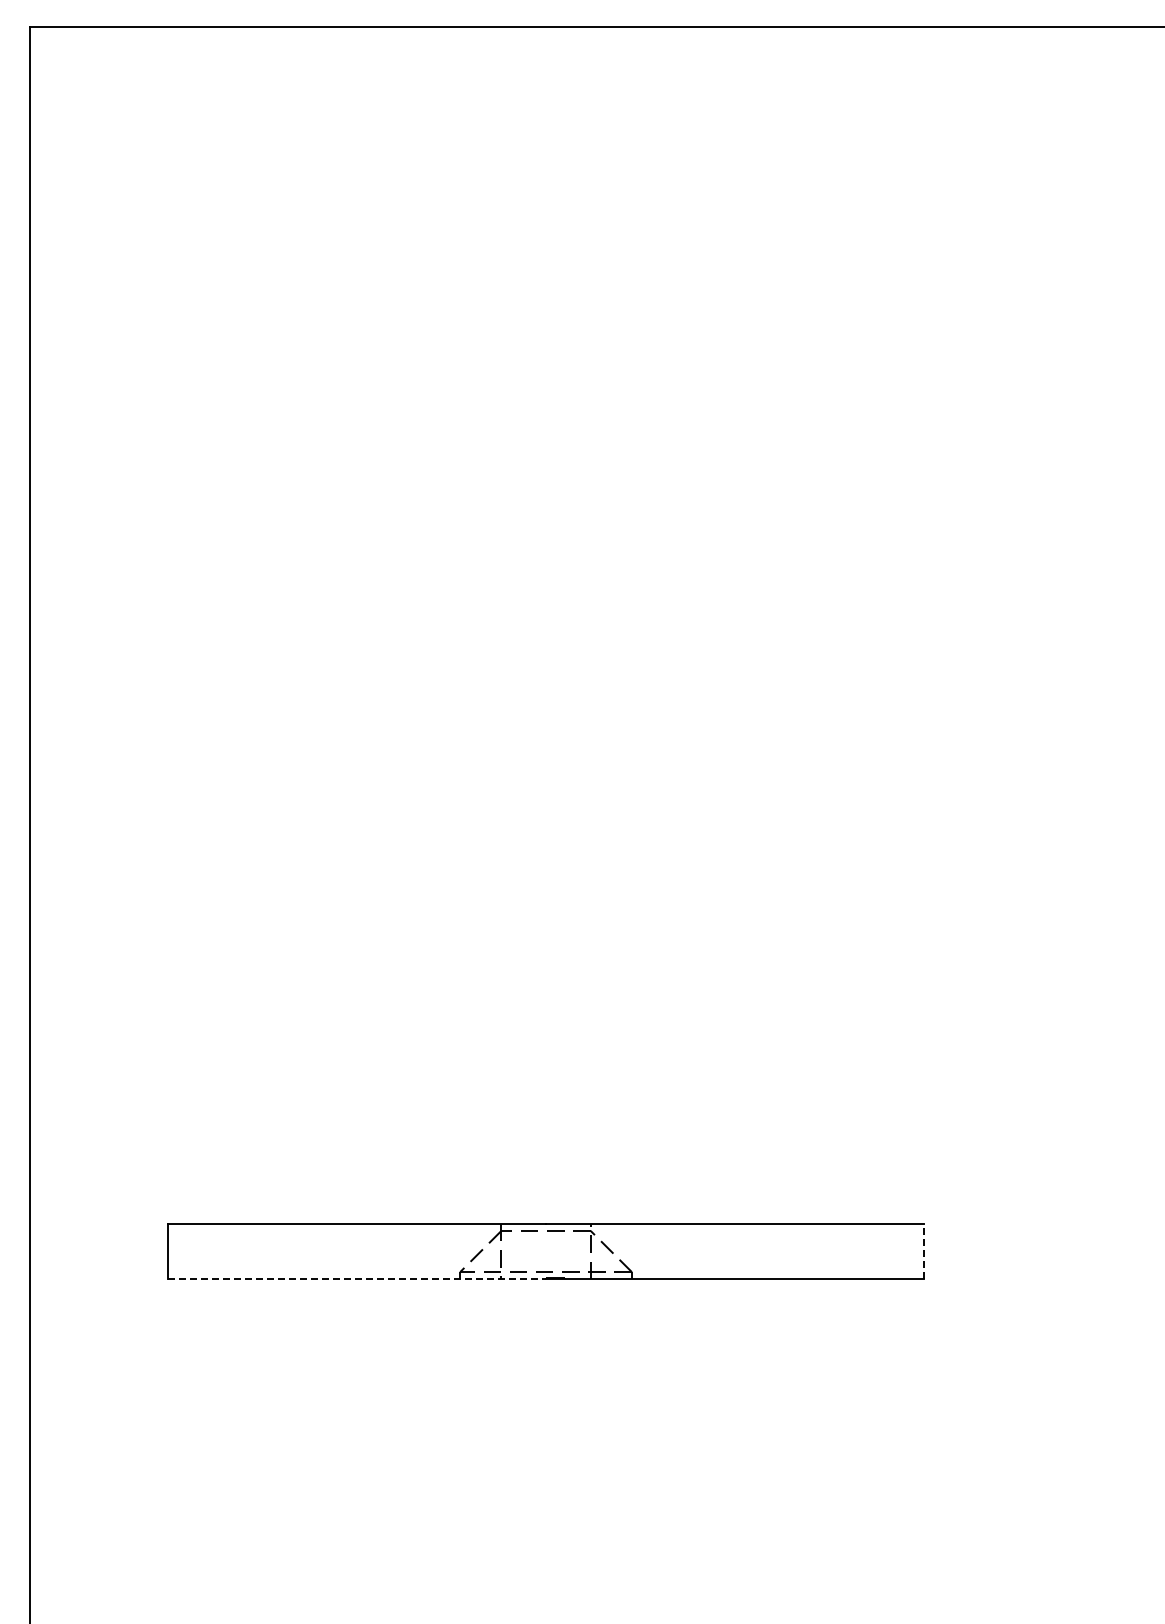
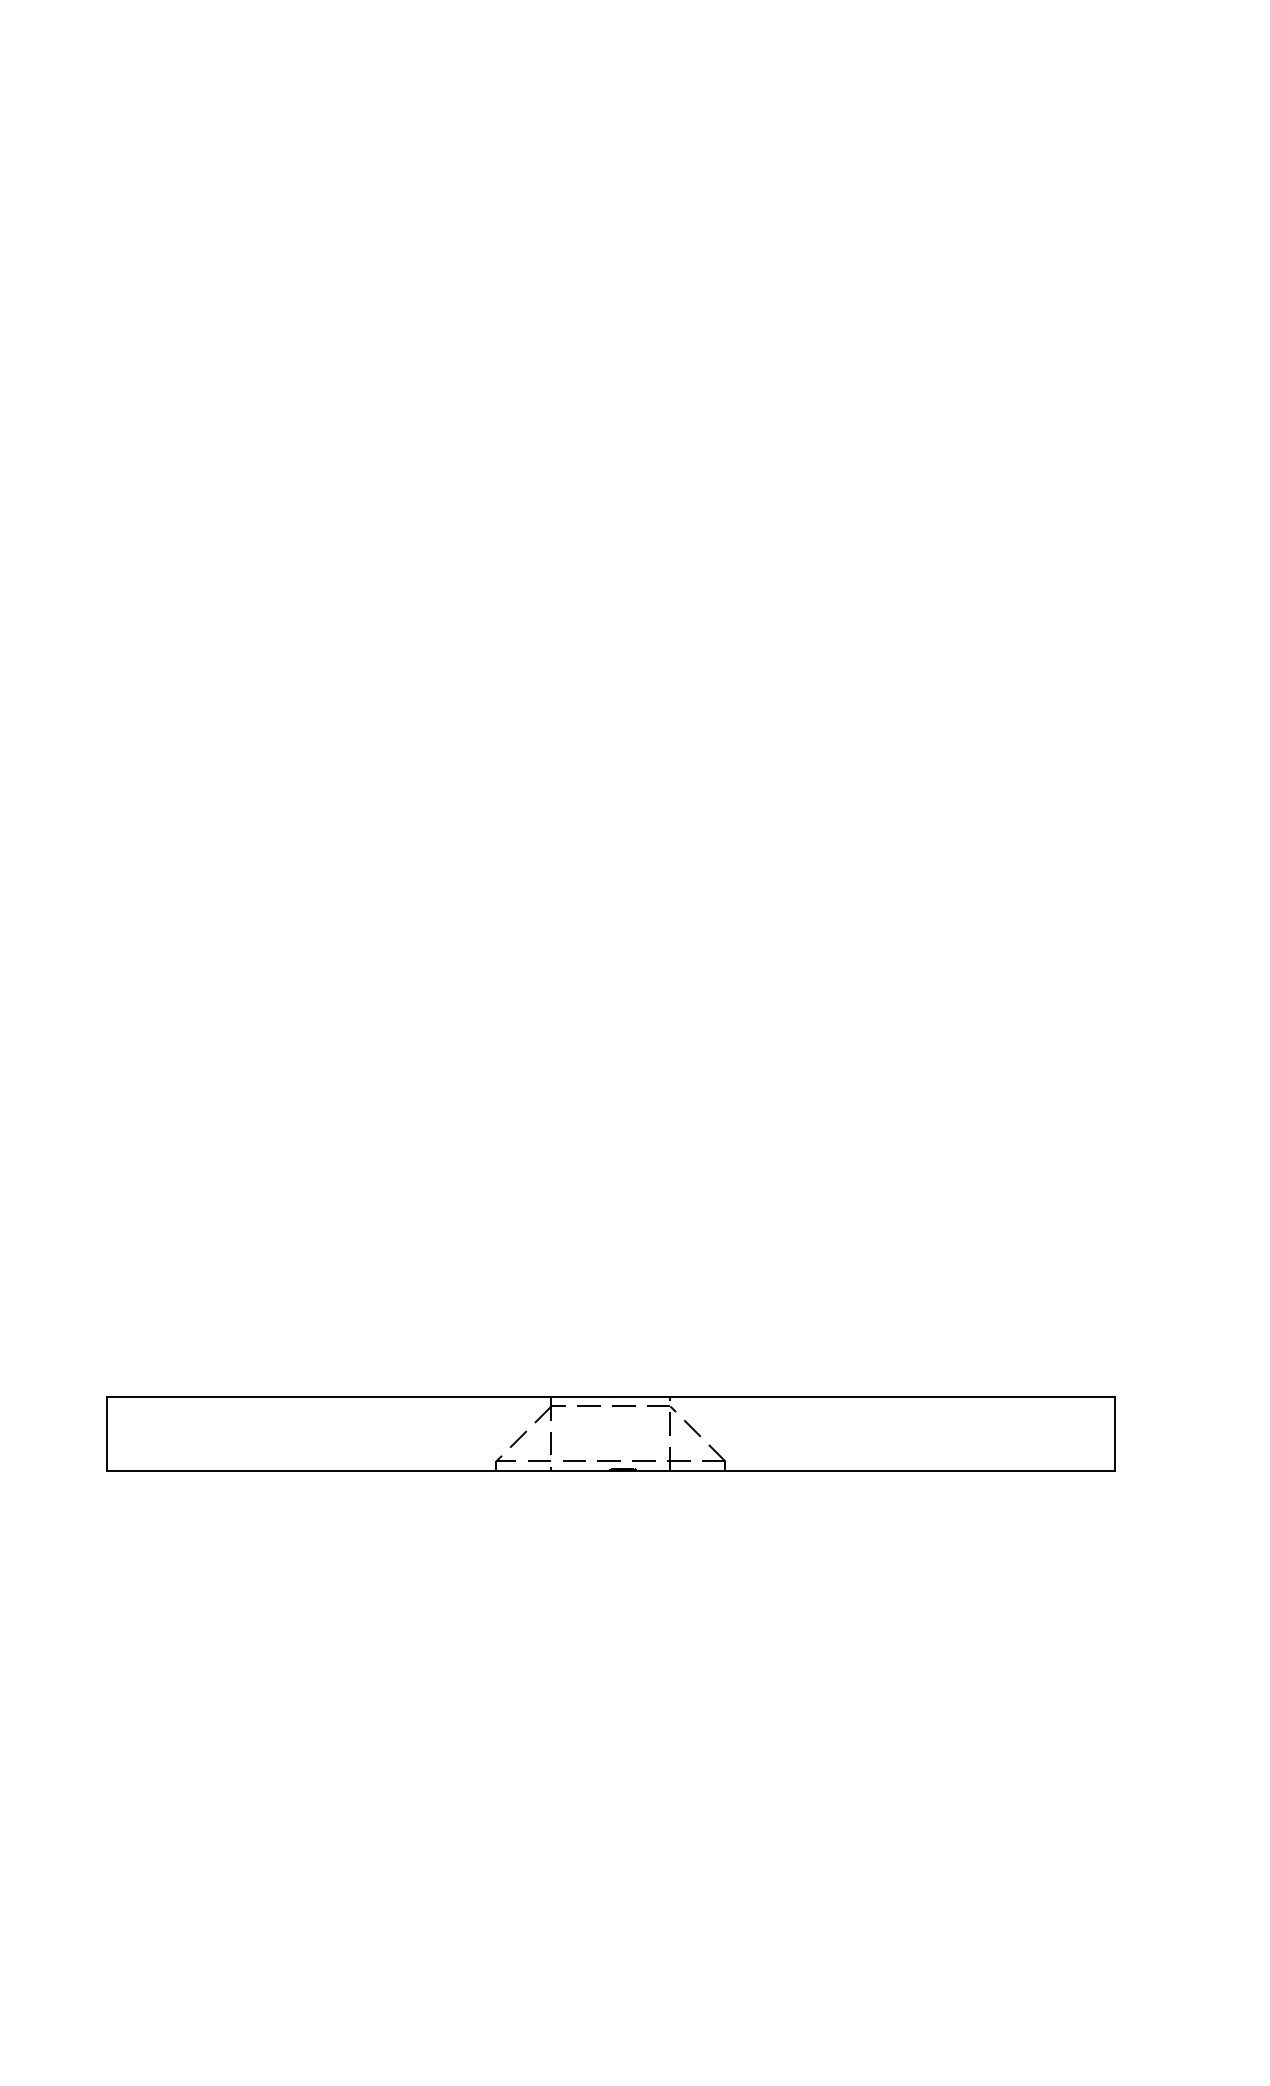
line: (923, 1251) -> (1114, 1433), dashed -> solid
line: (357, 1278) -> (359, 1469), dashed -> solid

